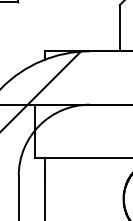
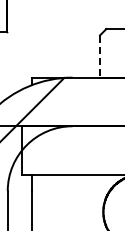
line: (119, 29) -> (99, 57), solid -> dashed

